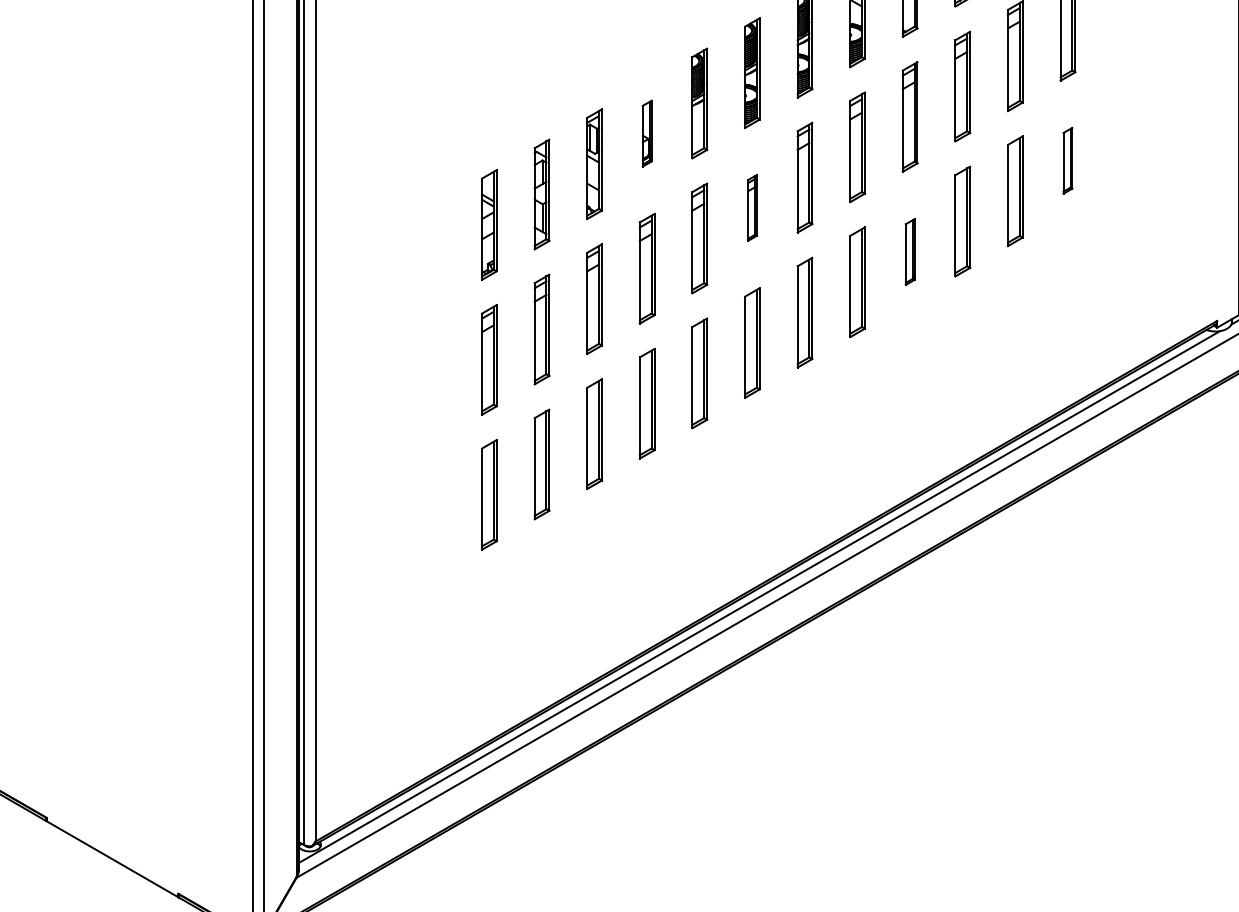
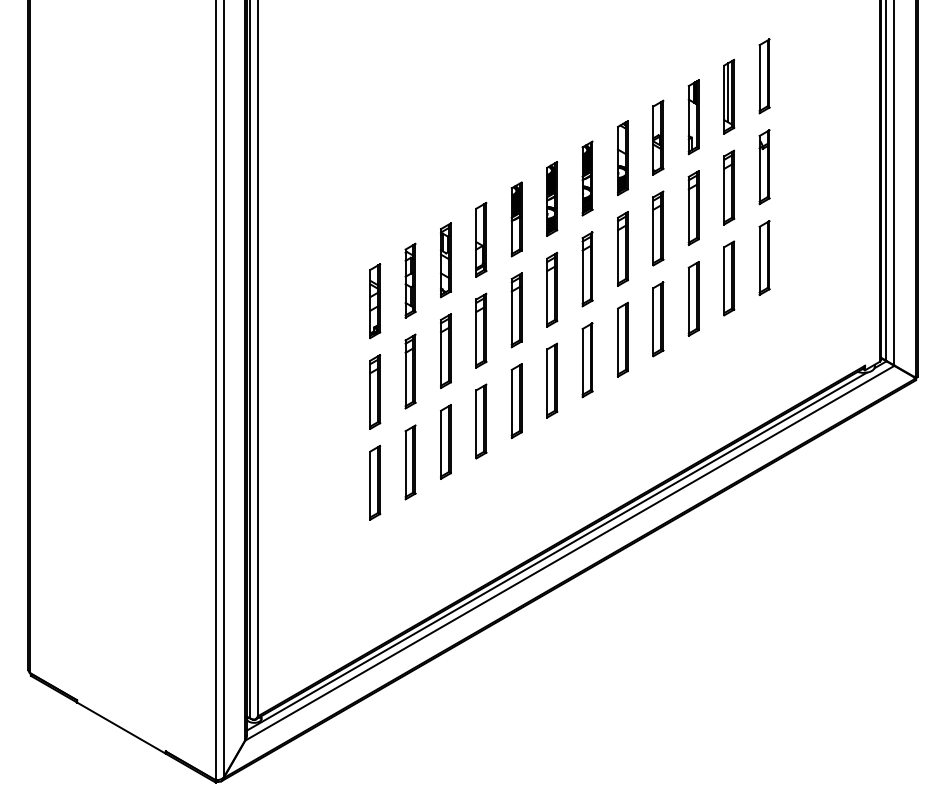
part: (647, 133) -> (481, 239), size x1.67
part: (1067, 160) -> (764, 257), size x1.67
part: (752, 207) -> (552, 289), size x1.67
part: (910, 252) -> (658, 319), size x1.67

